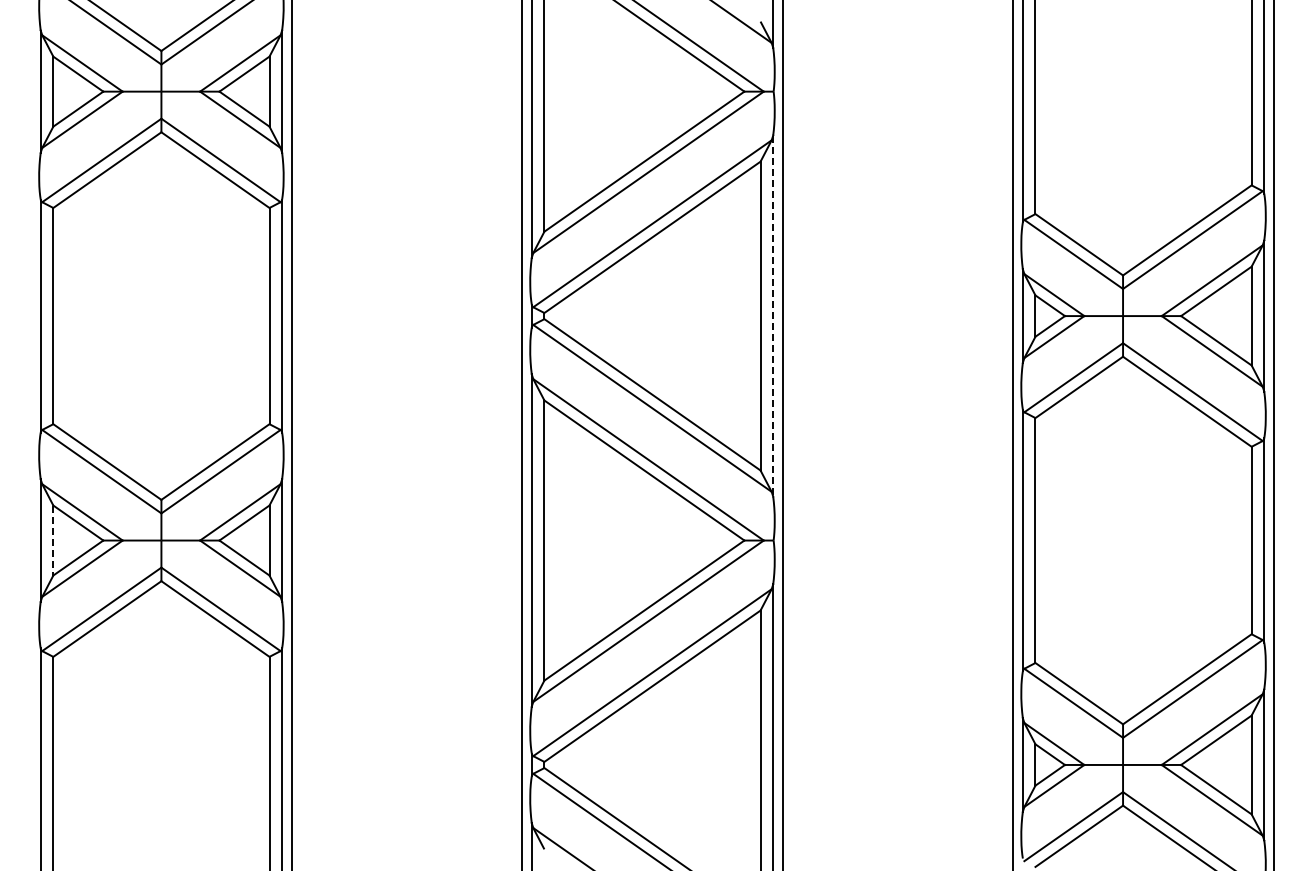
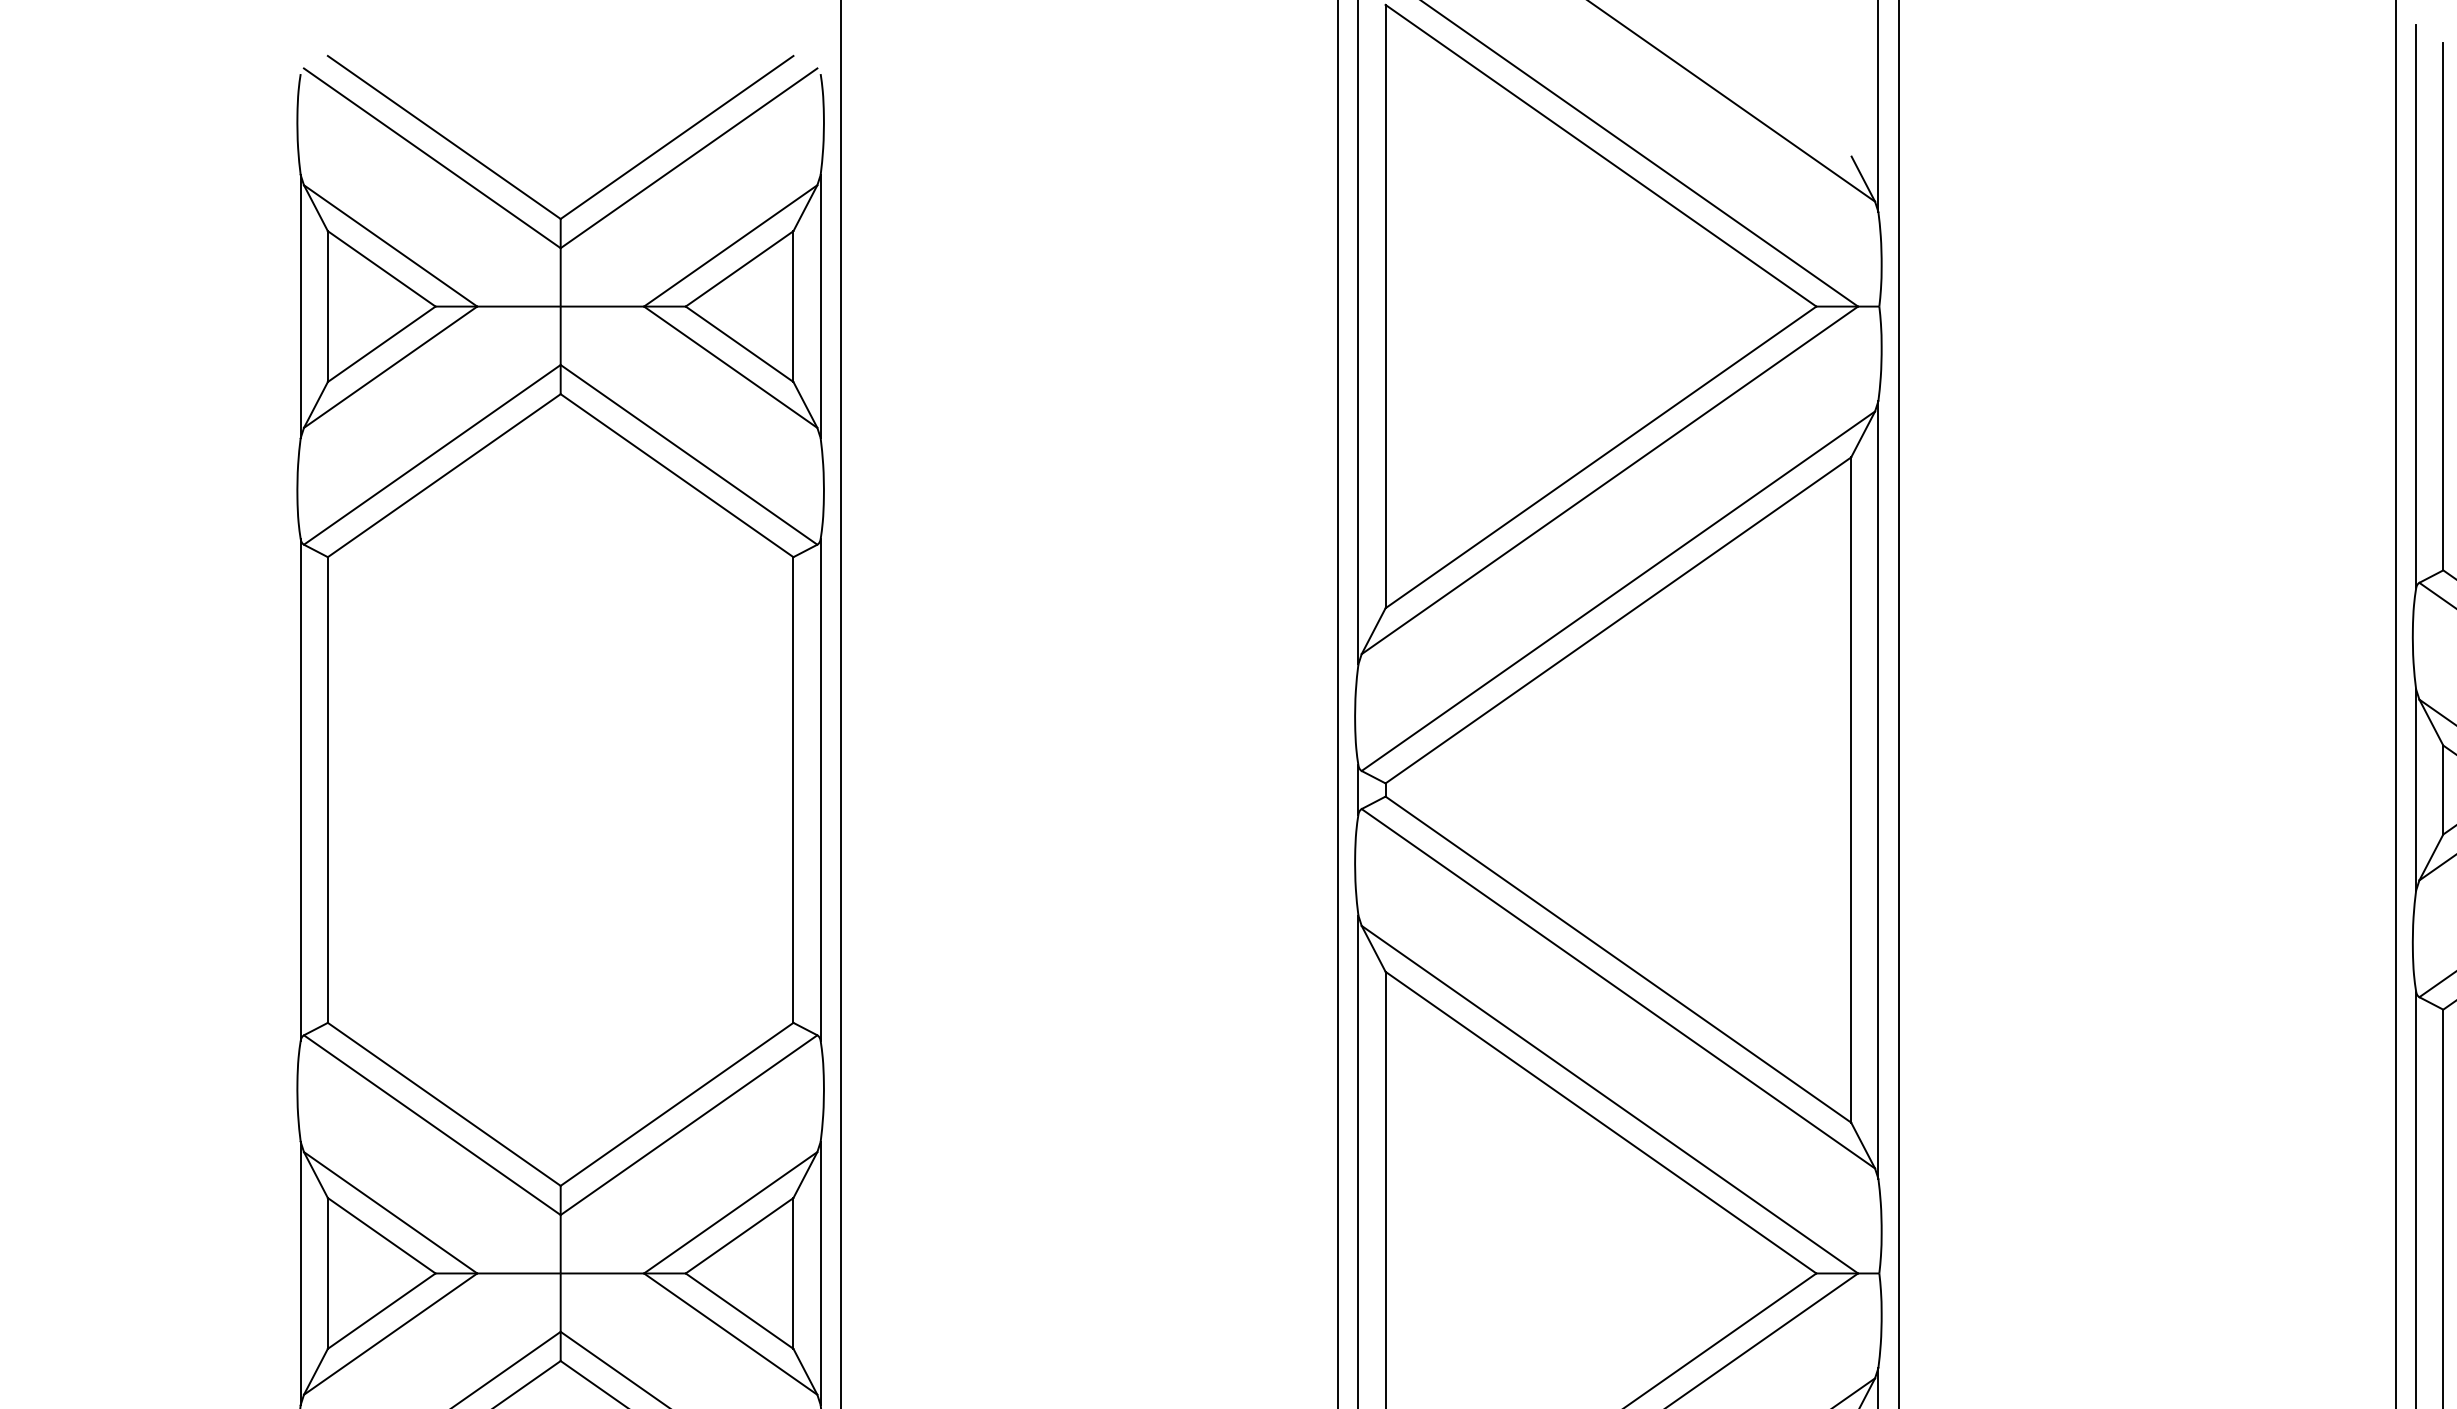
line: (773, 316) -> (1879, 790), dashed -> solid
line: (53, 541) -> (328, 1275), dashed -> solid

